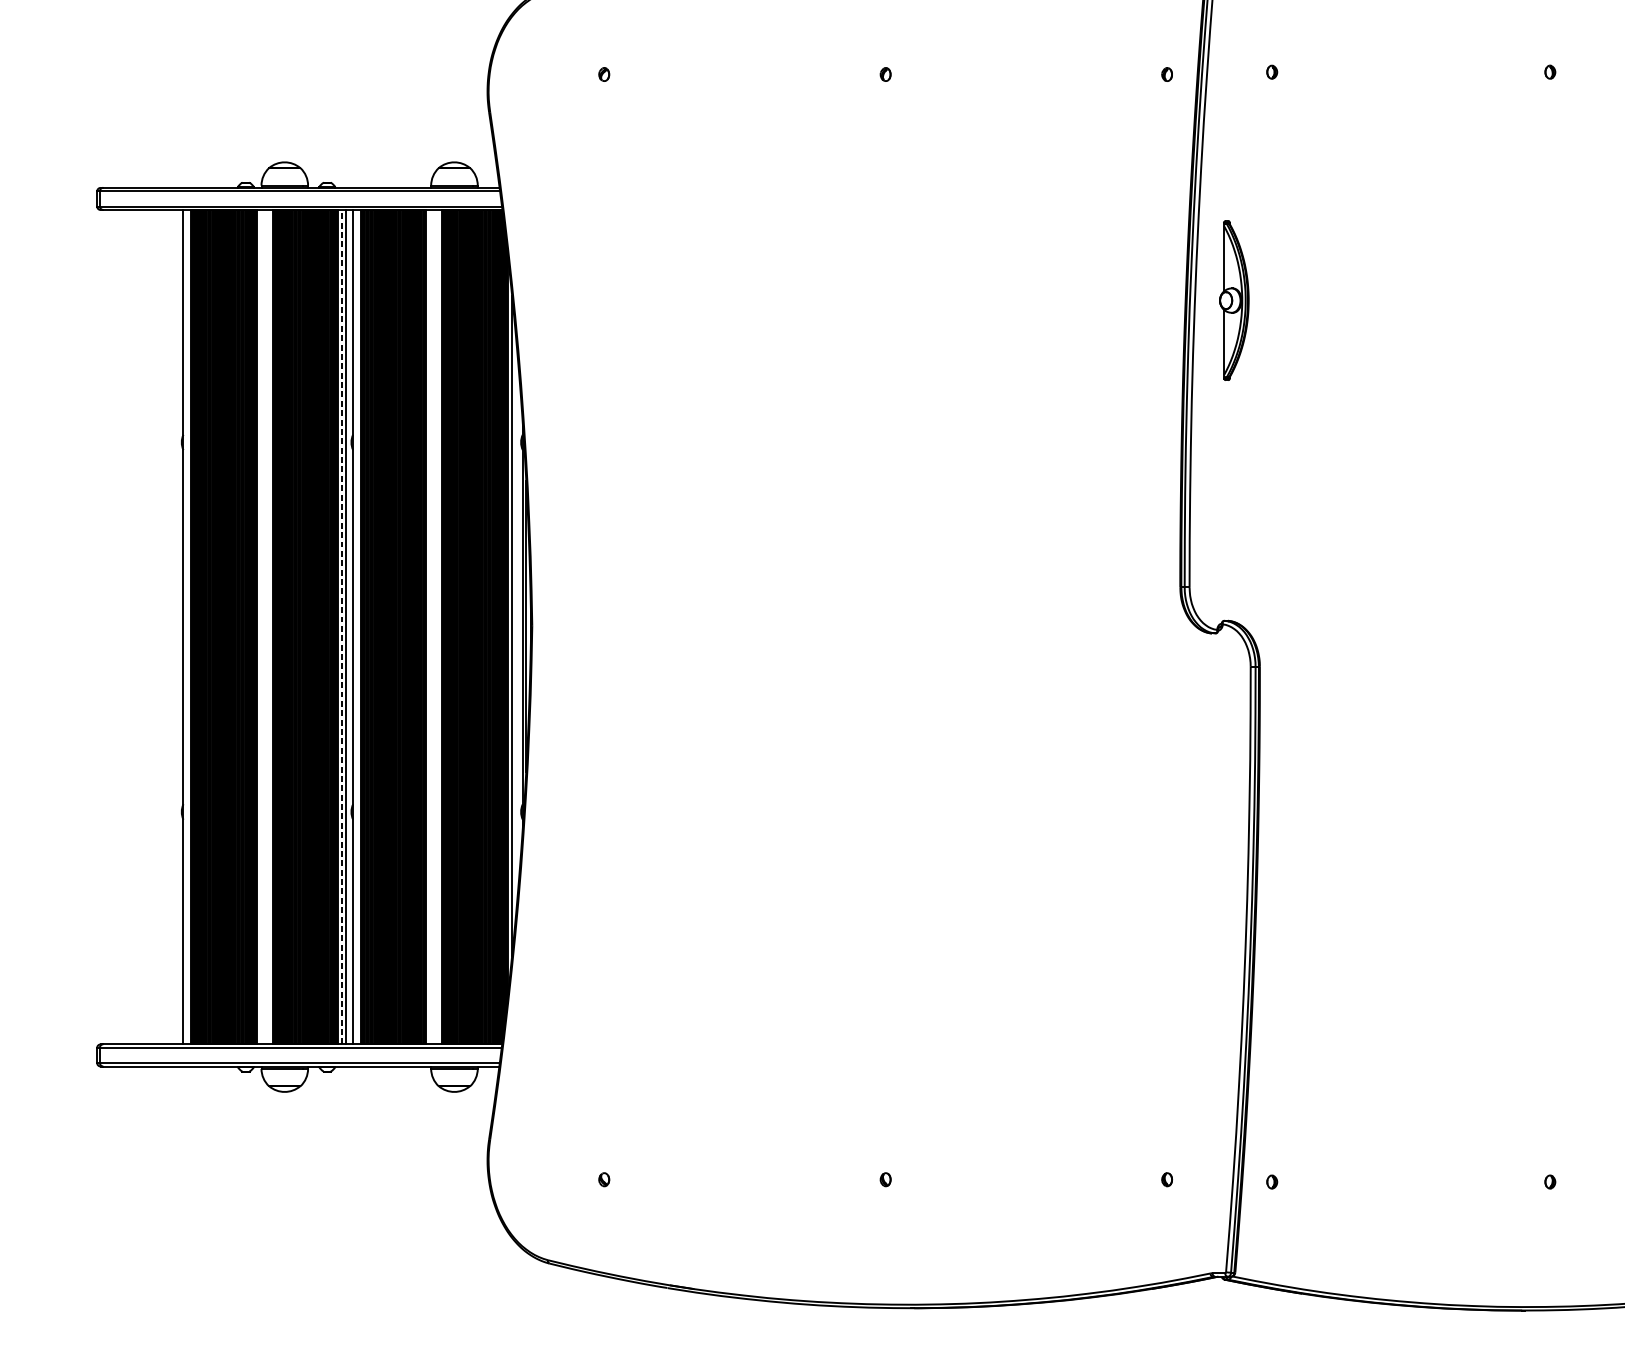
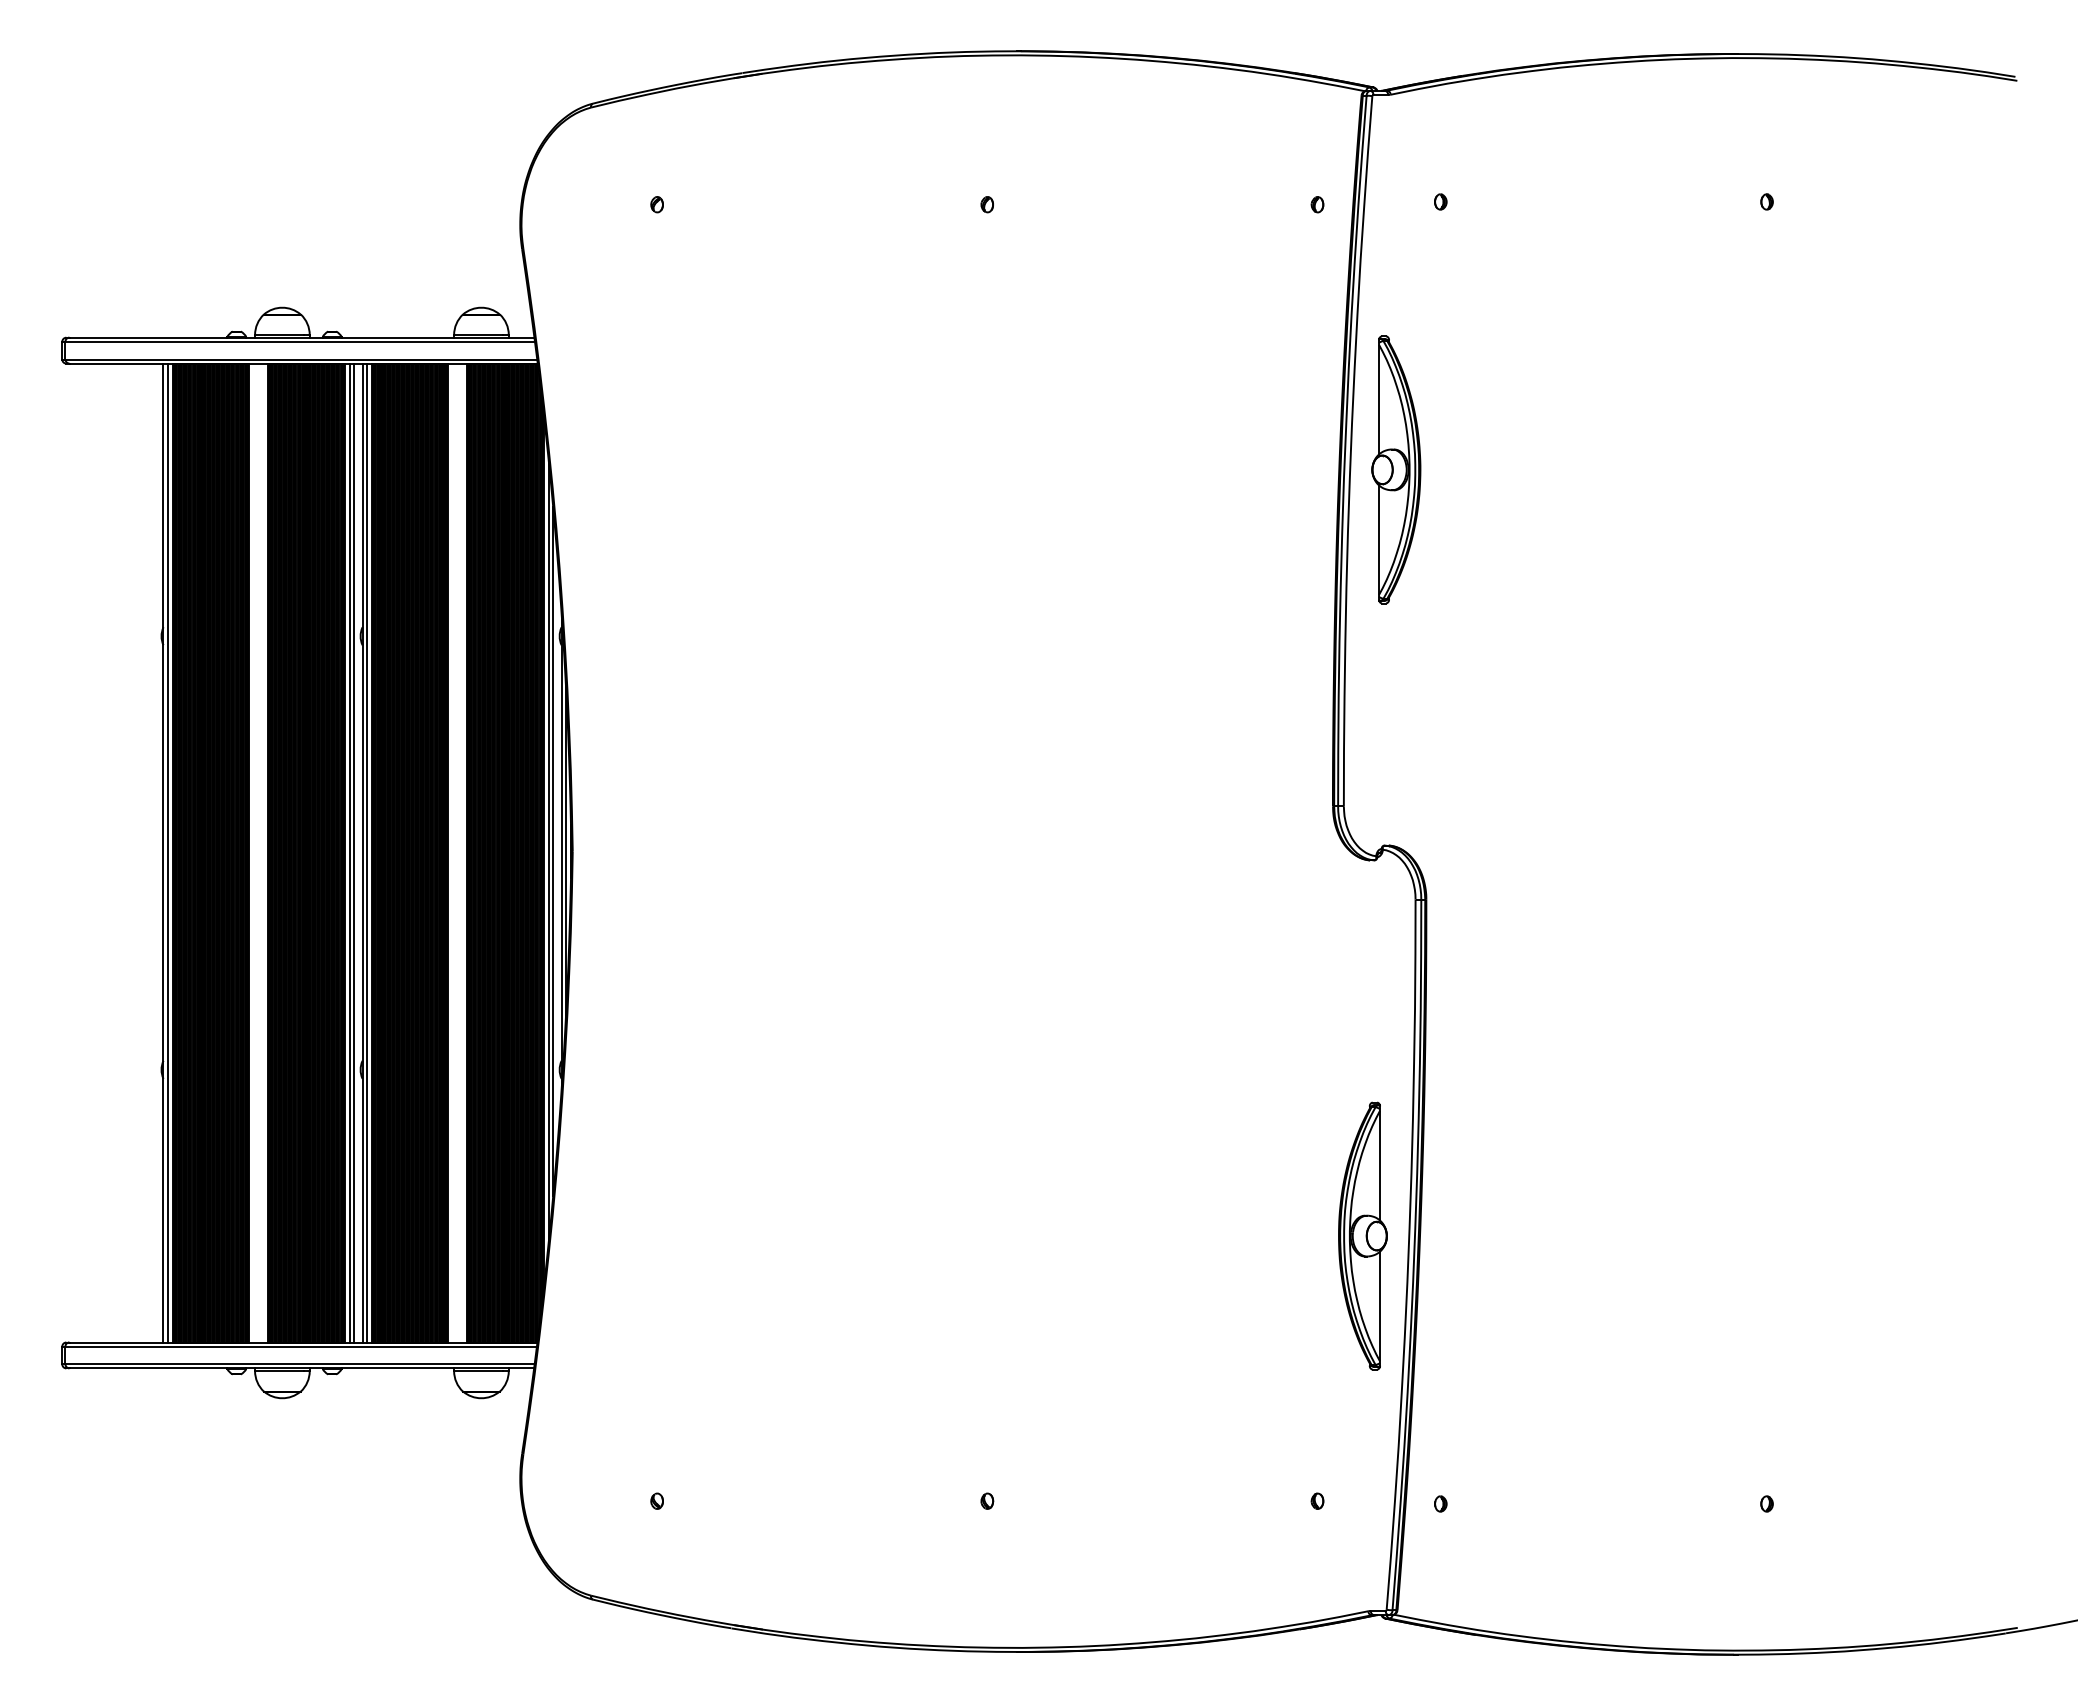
part: (1234, 300) -> (1396, 469), size x1.43
line: (515, 625) -> (553, 851), added
line: (186, 626) -> (167, 852), added
line: (341, 626) -> (349, 852), dashed -> solid
line: (356, 626) -> (366, 852), added
part: (1205, 953) -> (1362, 1235), added

